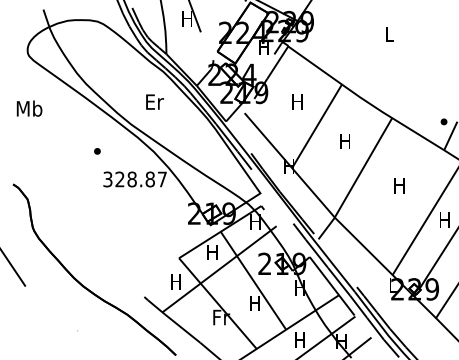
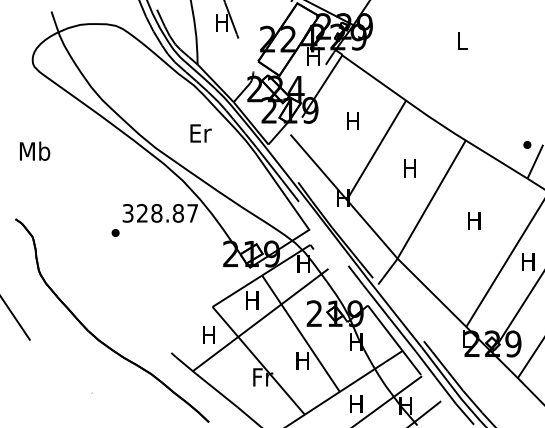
text: (154, 102) -> (200, 133), moved
text: (29, 108) -> (35, 150), moved
part: (97, 150) -> (115, 232), moved

